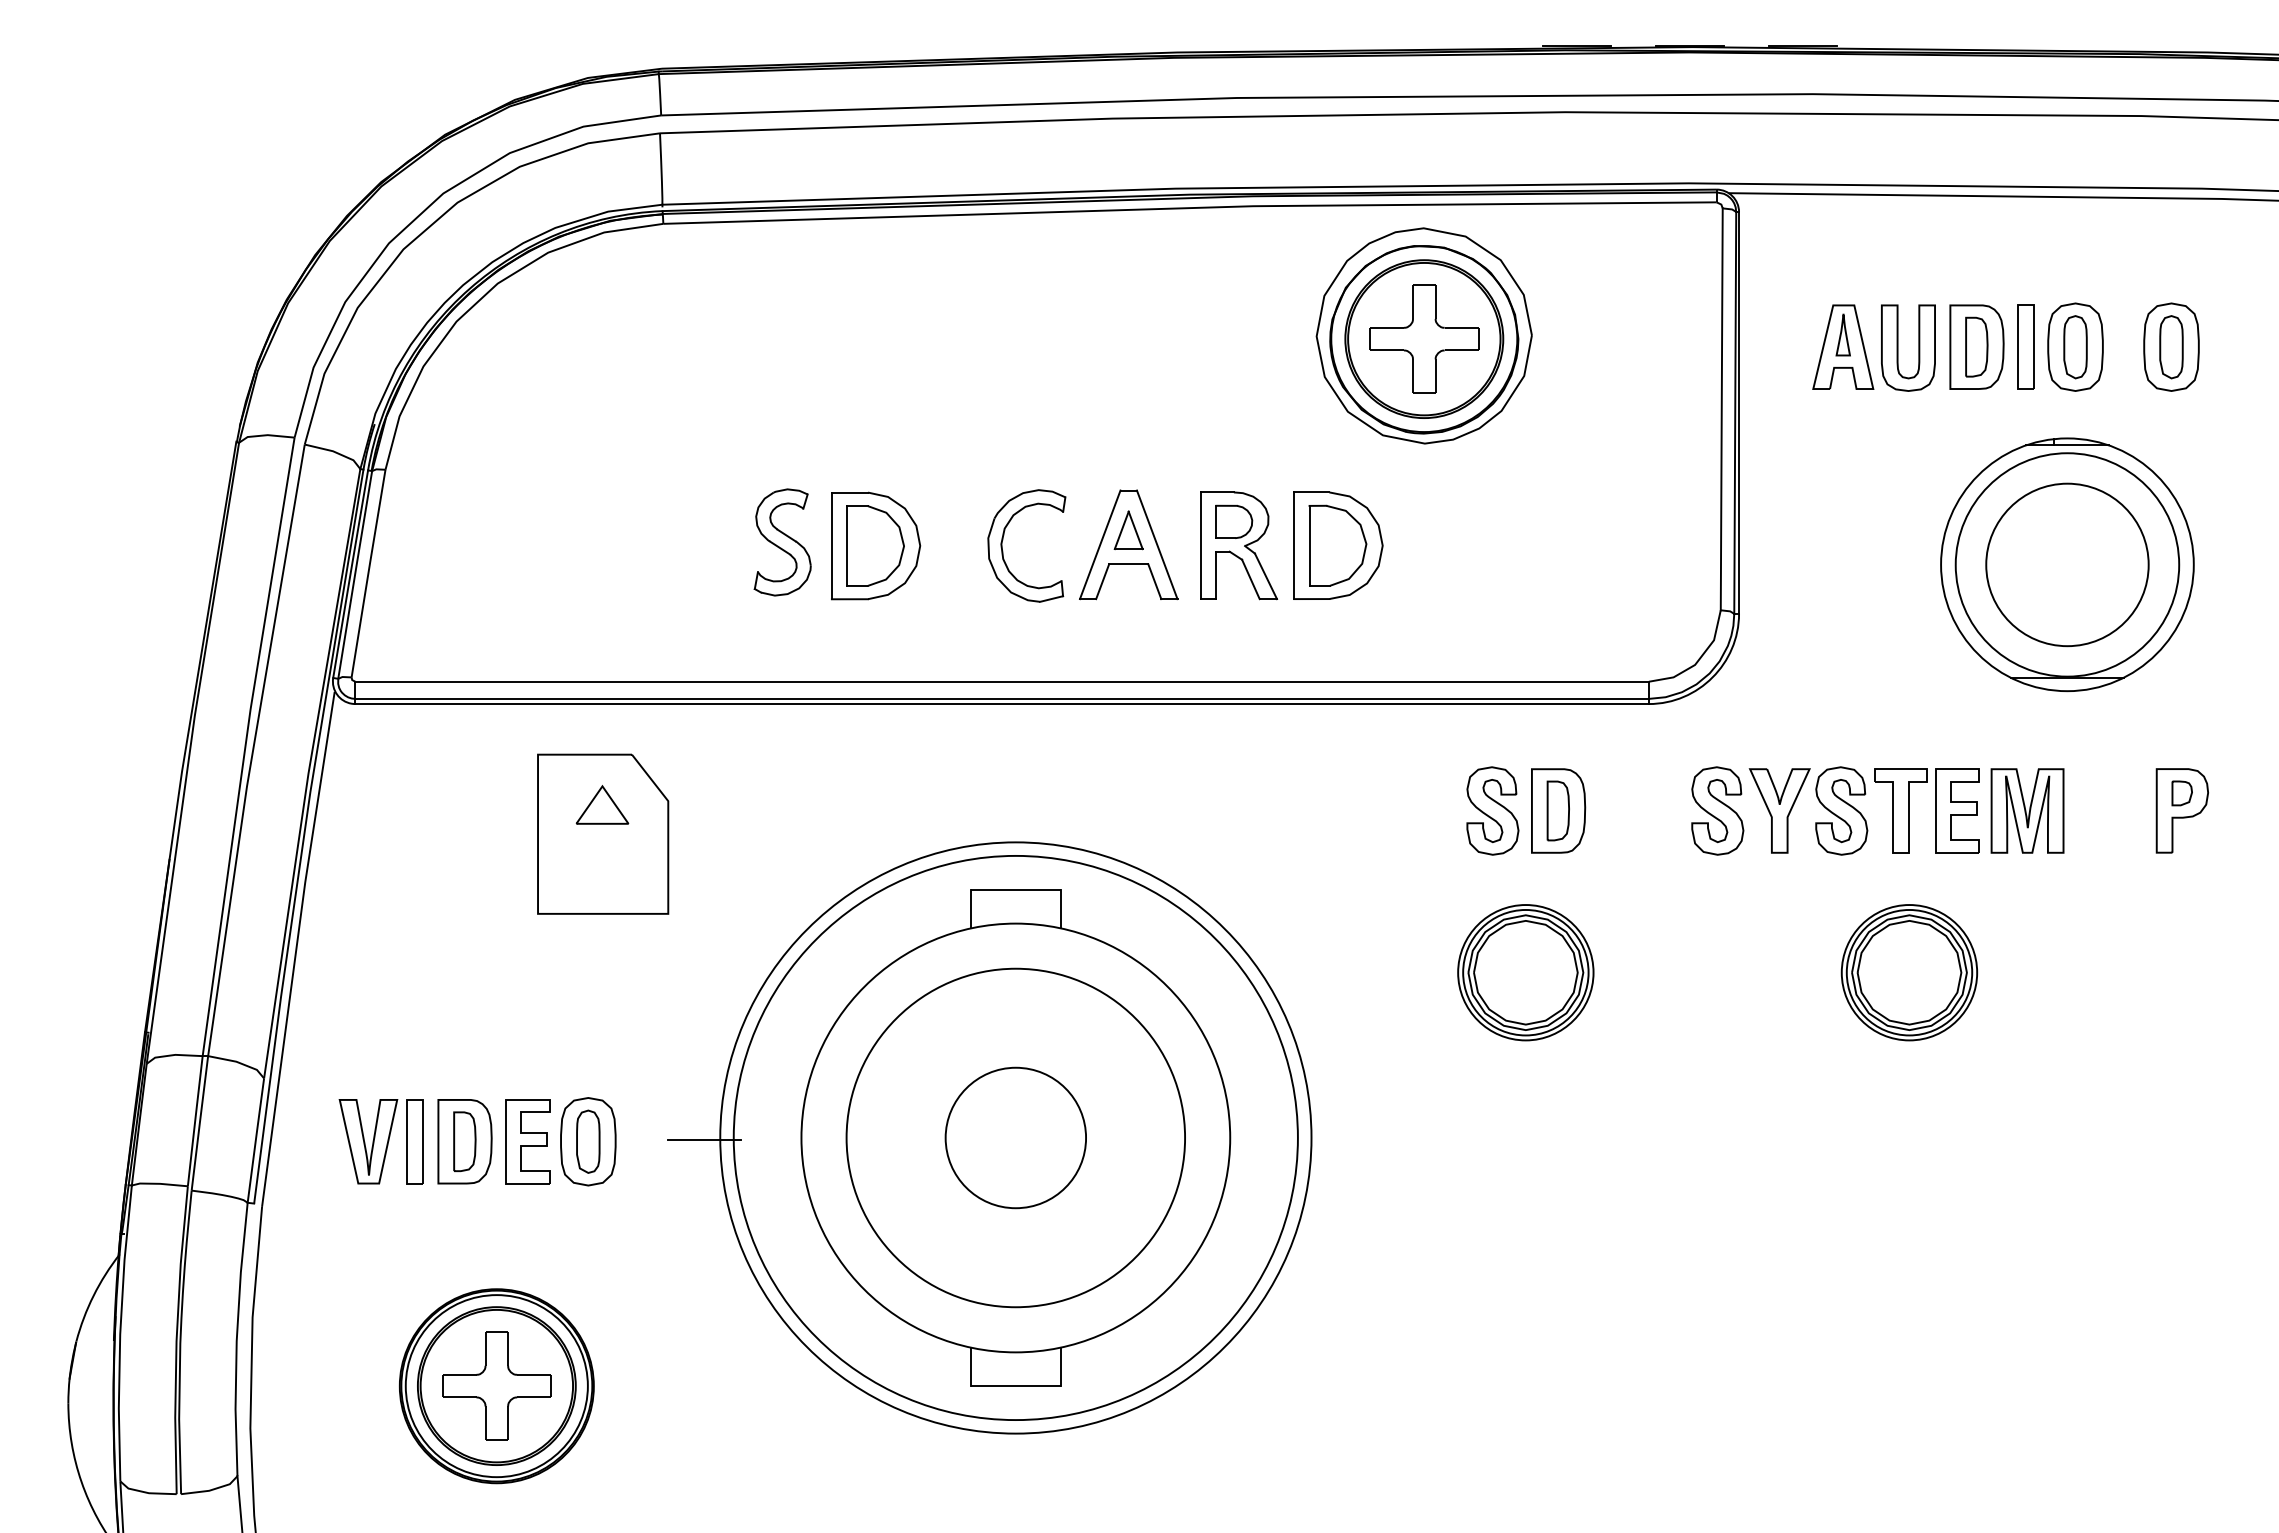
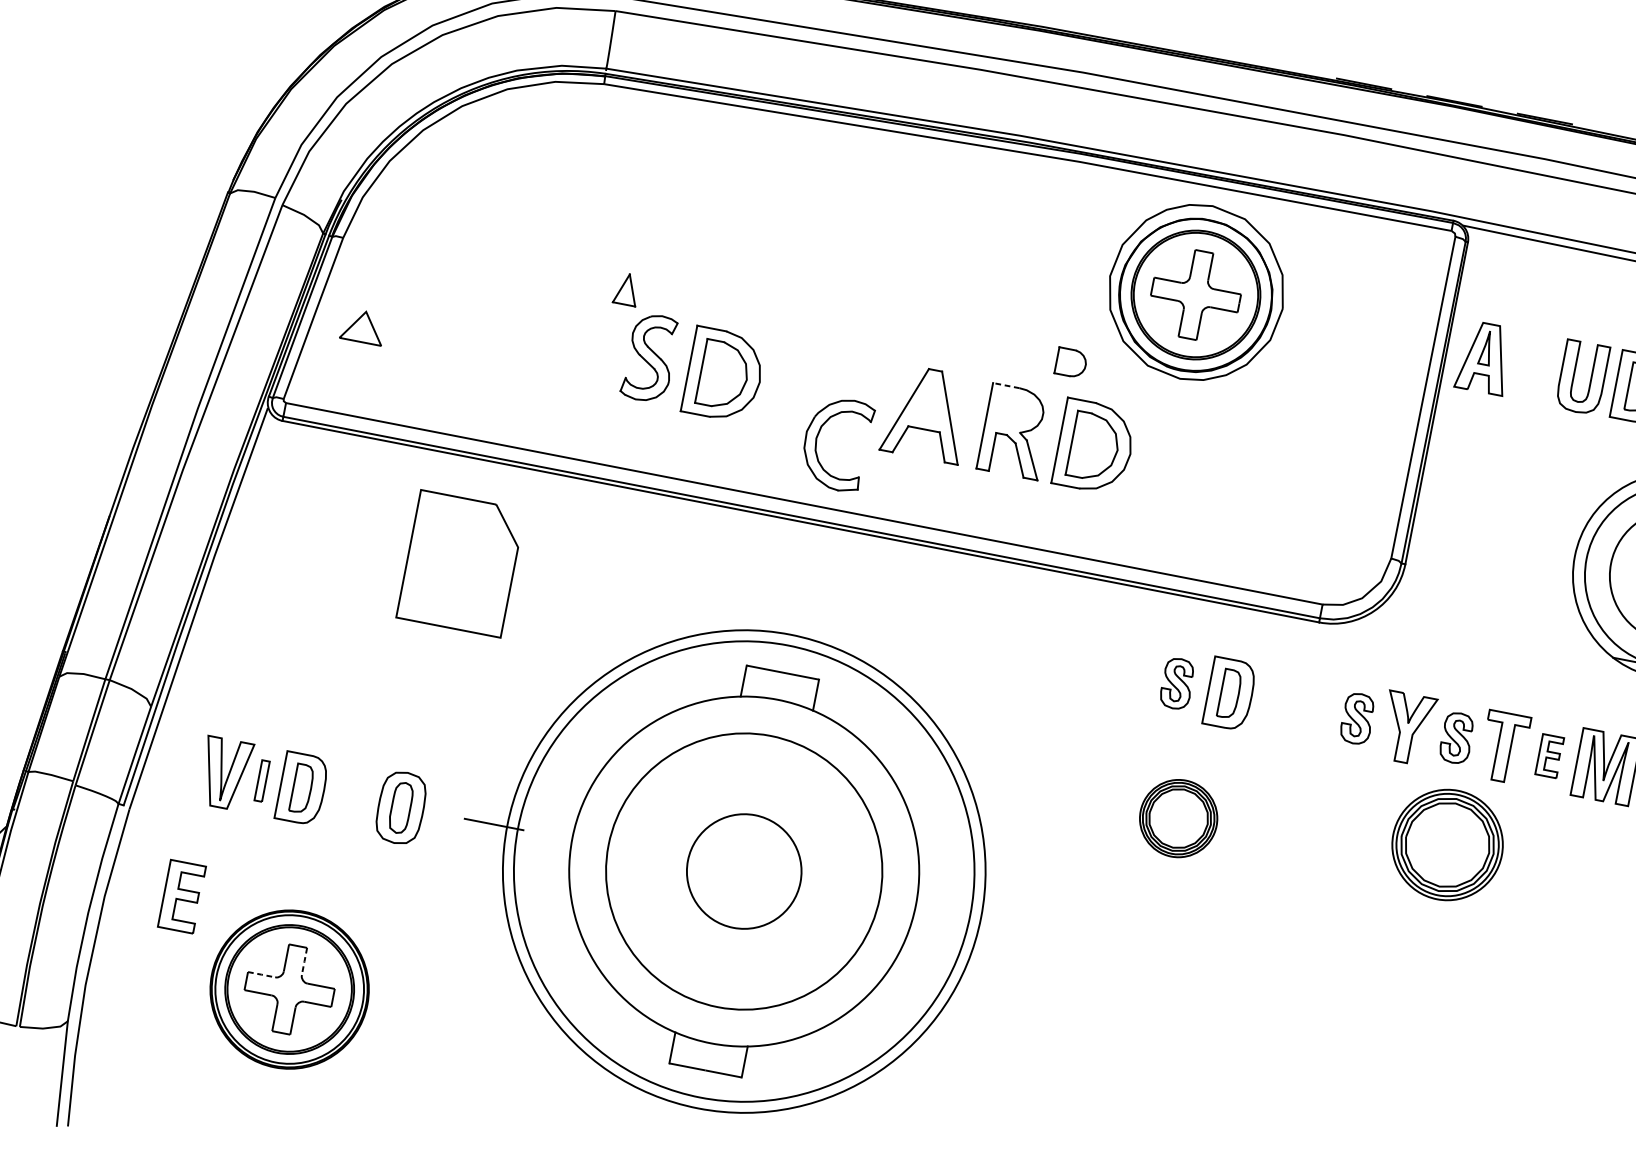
part: (1843, 346) -> (1485, 357), moved
line: (1216, 492) -> (1005, 385), solid -> dashed
part: (1234, 521) -> (1071, 362), moved
part: (1128, 530) -> (626, 289), moved
part: (1003, 540) -> (818, 435), moved
part: (602, 804) -> (363, 326), moved
part: (1492, 810) -> (1177, 683), size x0.7
part: (1717, 810) -> (1357, 718), size x0.7
part: (1841, 810) -> (1456, 737), size x0.7
part: (1957, 810) -> (1549, 755), size x0.6
part: (1525, 972) -> (1178, 818), size x0.7
part: (1909, 972) -> (1447, 844), moved
part: (414, 1141) -> (261, 780), size x0.6
part: (527, 1141) -> (181, 896), moved
line: (508, 1348) -> (304, 961), solid -> dashed
line: (459, 1374) -> (261, 974), solid -> dashed

